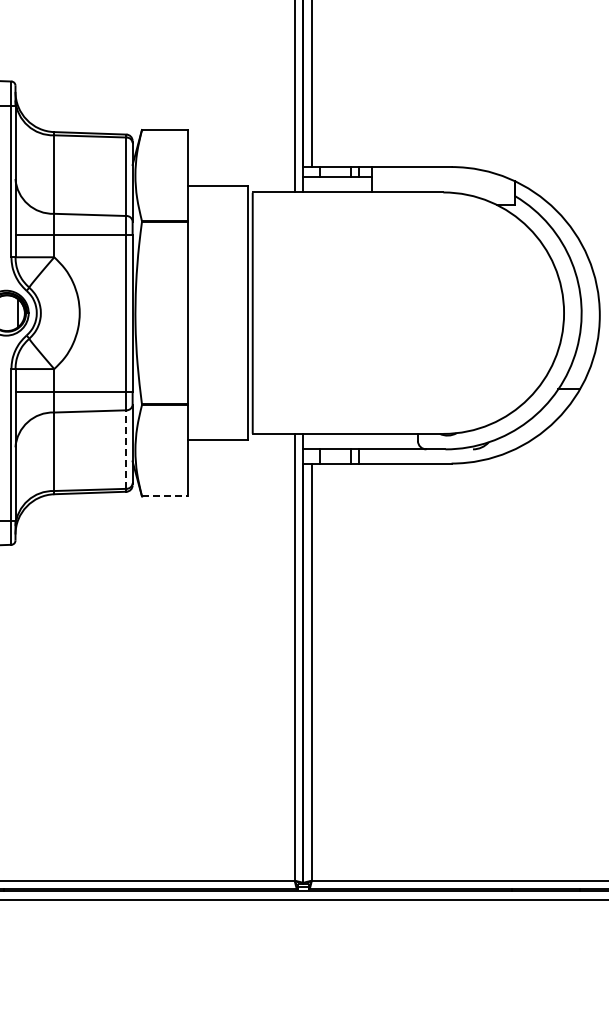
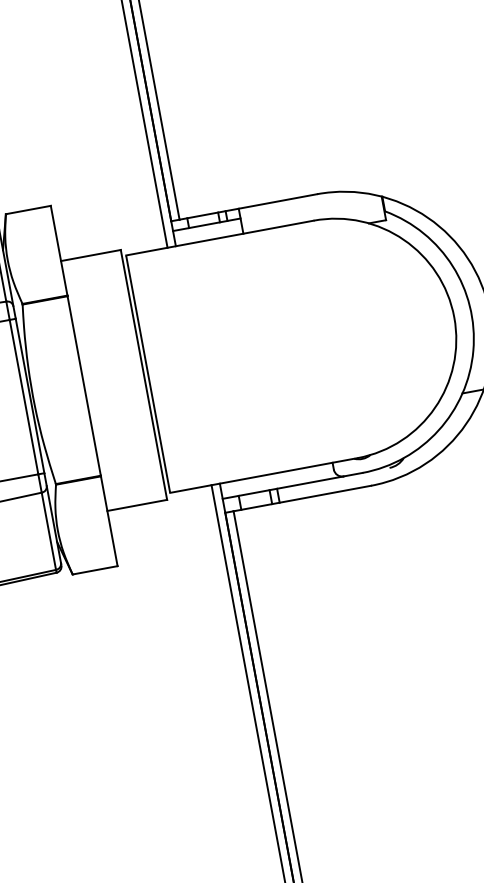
line: (126, 449) -> (48, 531), dashed -> solid
line: (164, 496) -> (94, 570), dashed -> solid

